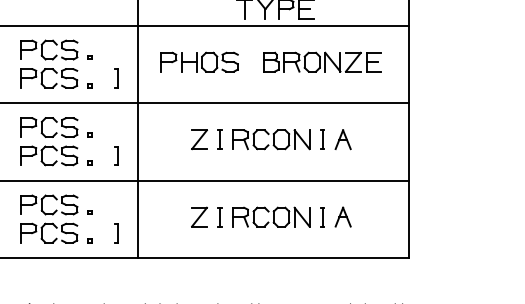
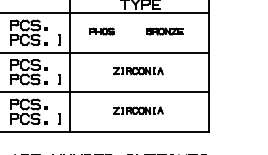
part: (198, 61) -> (101, 31), size x0.6
part: (322, 61) -> (164, 31), size x0.6
part: (271, 140) -> (138, 71), size x0.6
part: (271, 216) -> (138, 110), size x0.6

